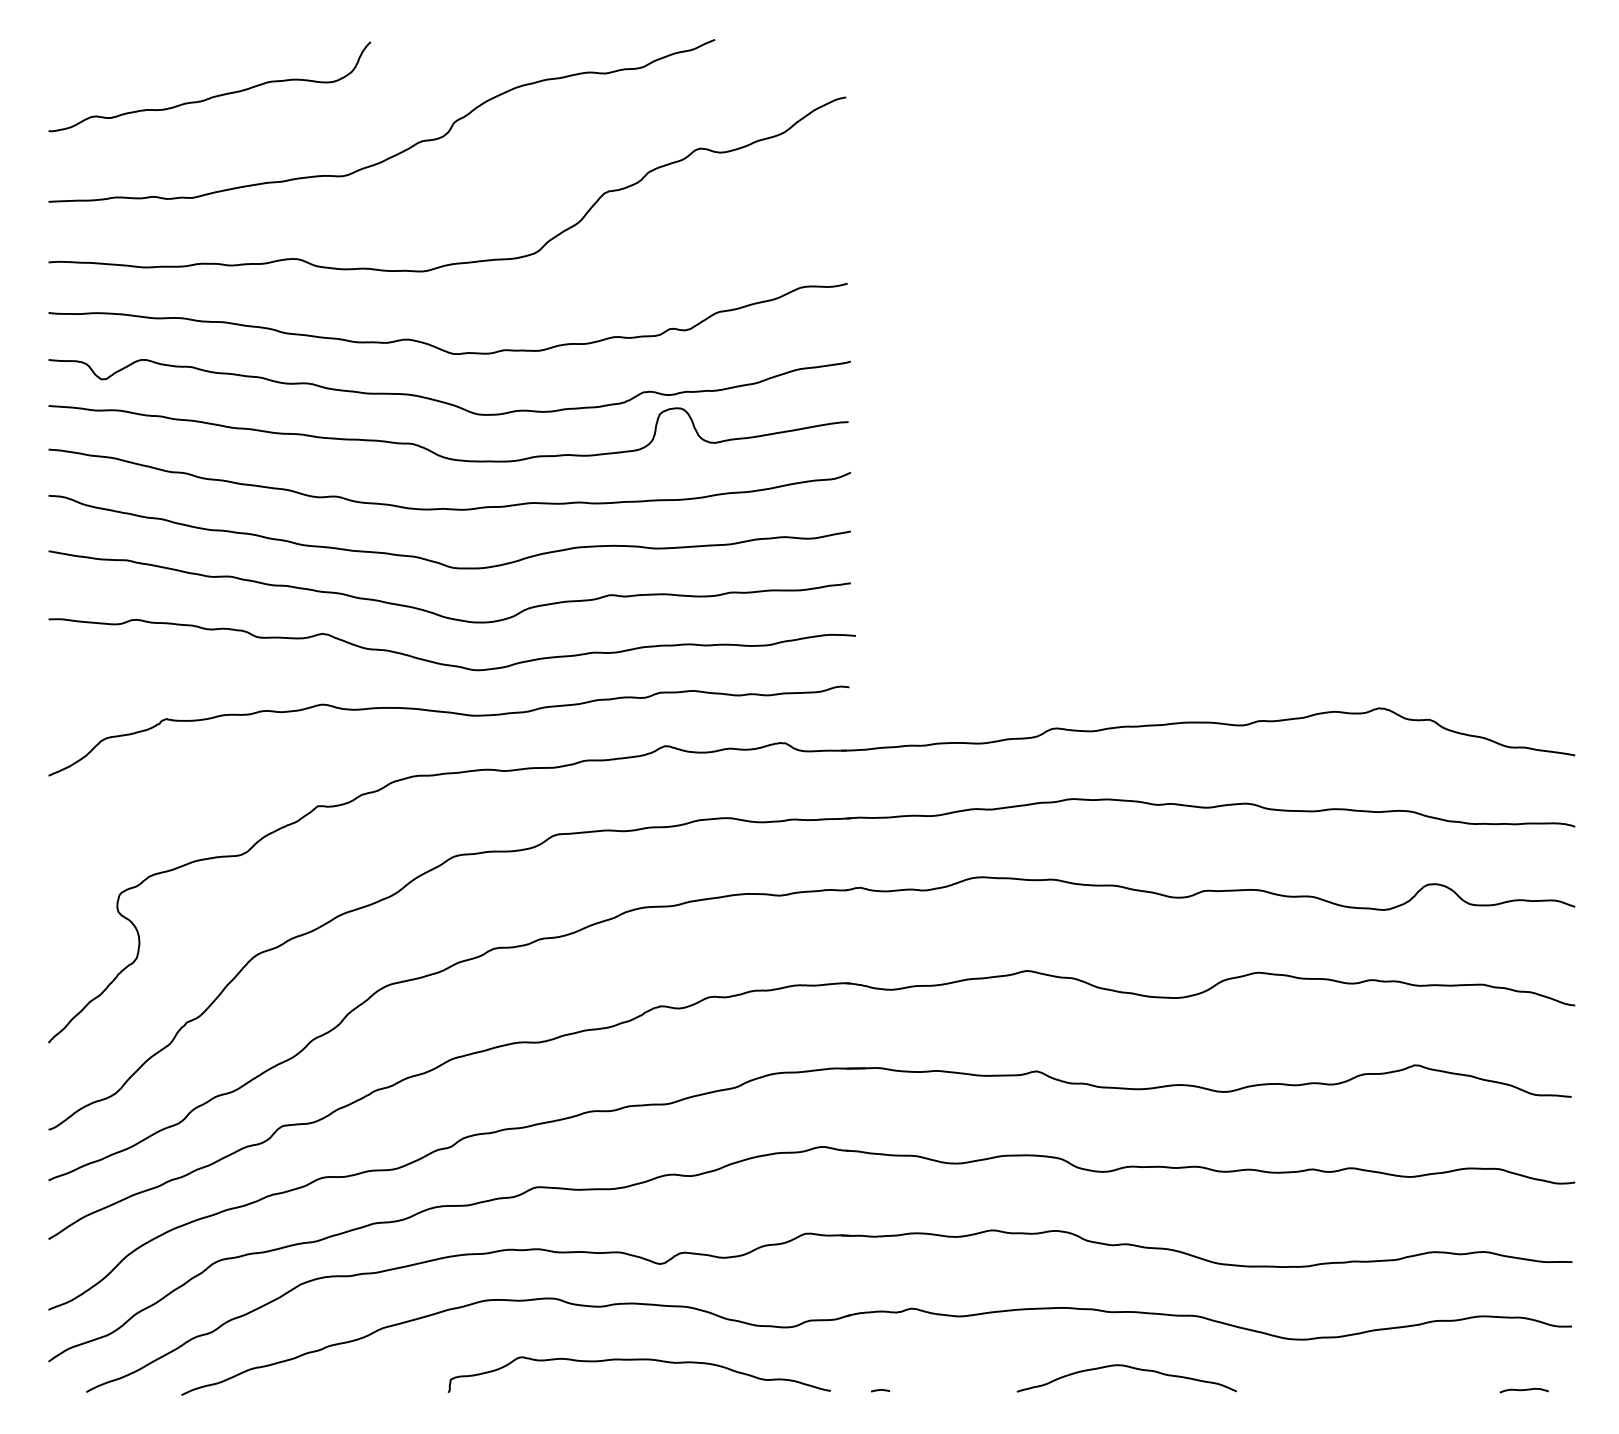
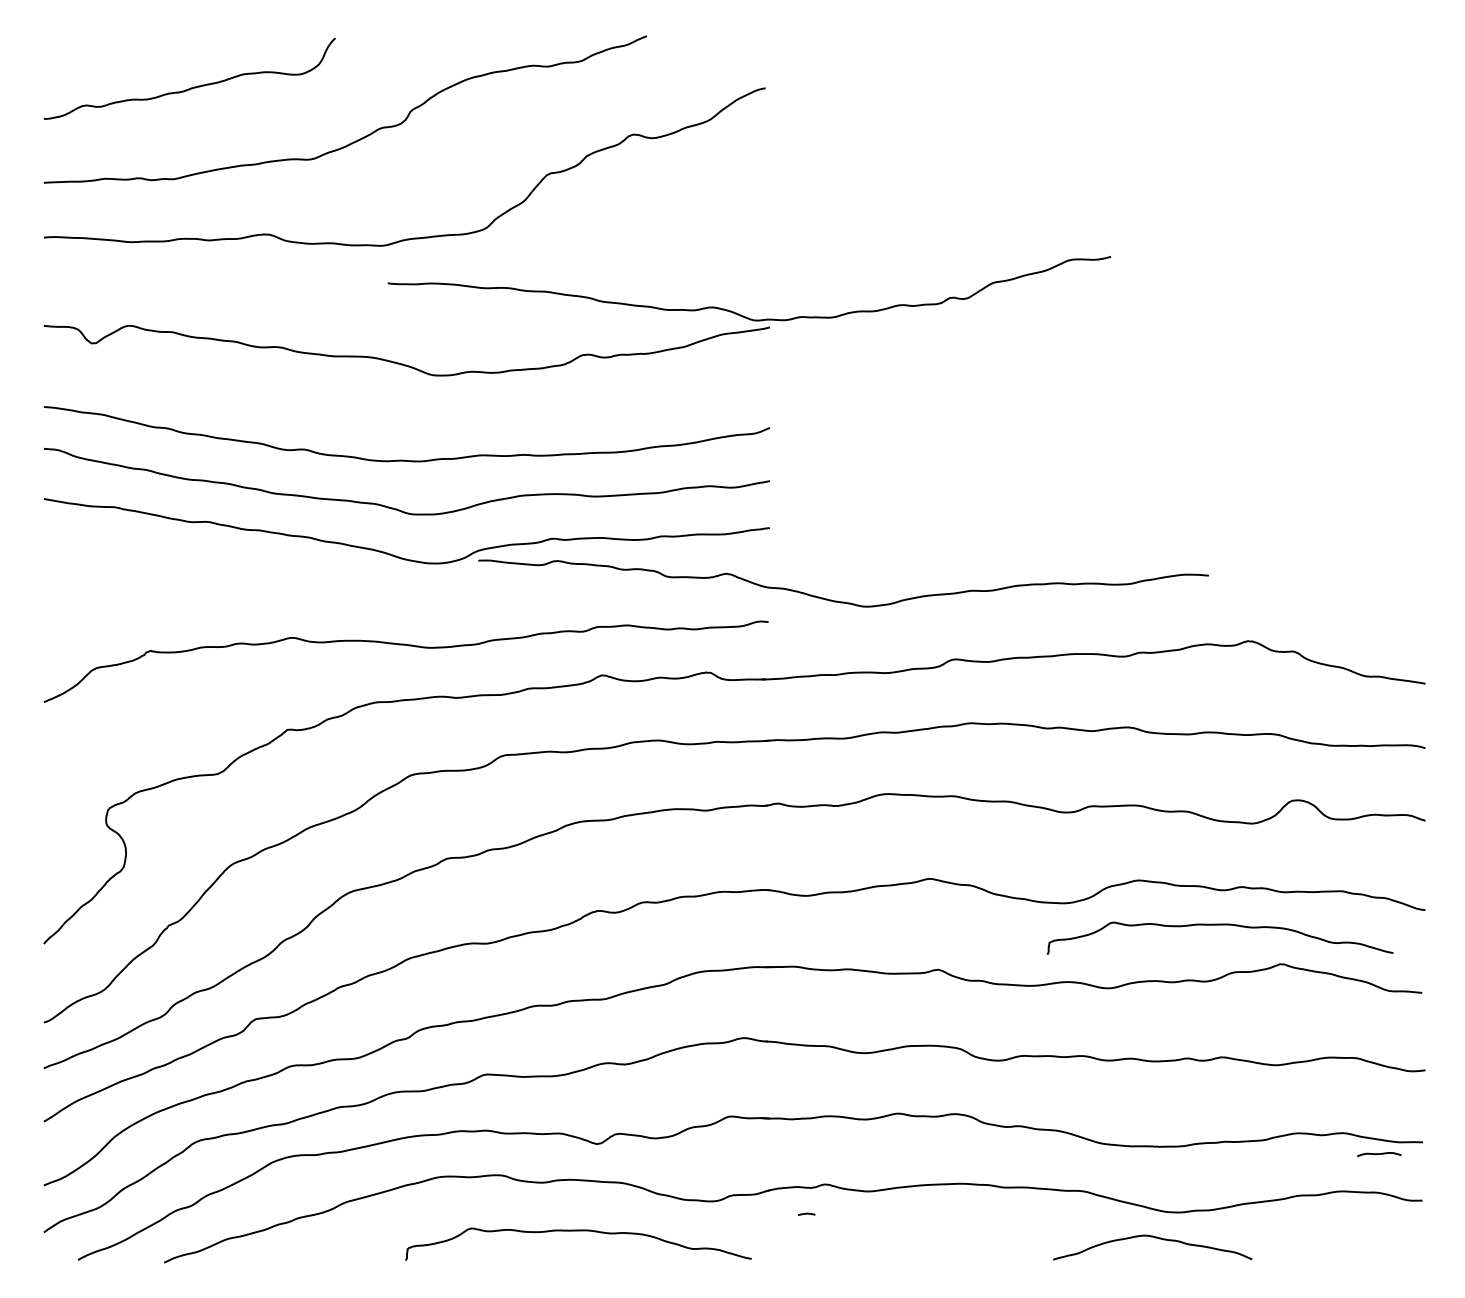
curve: (434, 345) -> (737, 312), moved
curve: (442, 455) -> (400, 412), removed
curve: (451, 664) -> (842, 601), moved
curve: (1347, 1022) -> (1219, 925), added
curve: (1130, 1368) -> (1156, 1238), moved
line: (880, 1390) -> (806, 1214), moved
curve: (1523, 1390) -> (1378, 1154), moved

